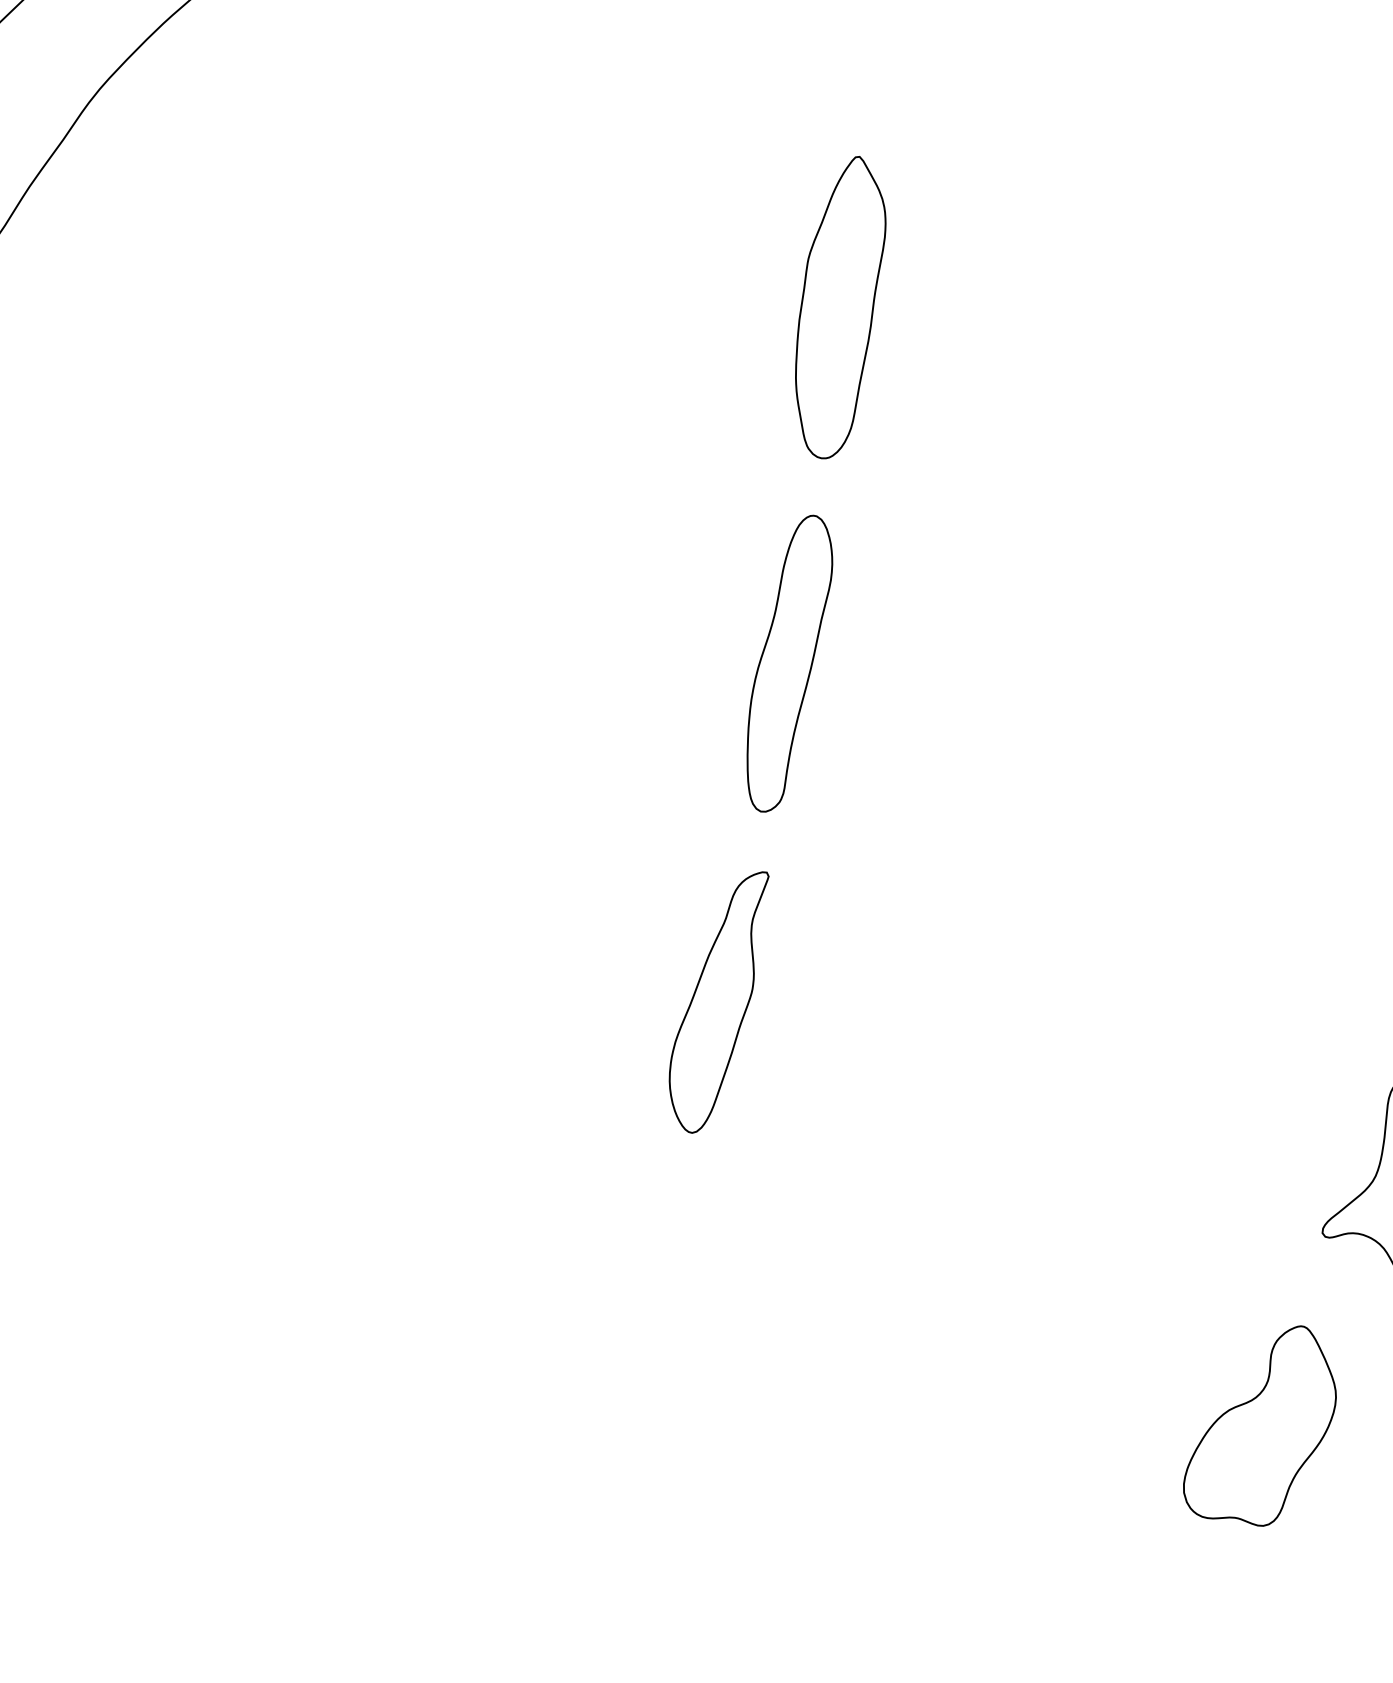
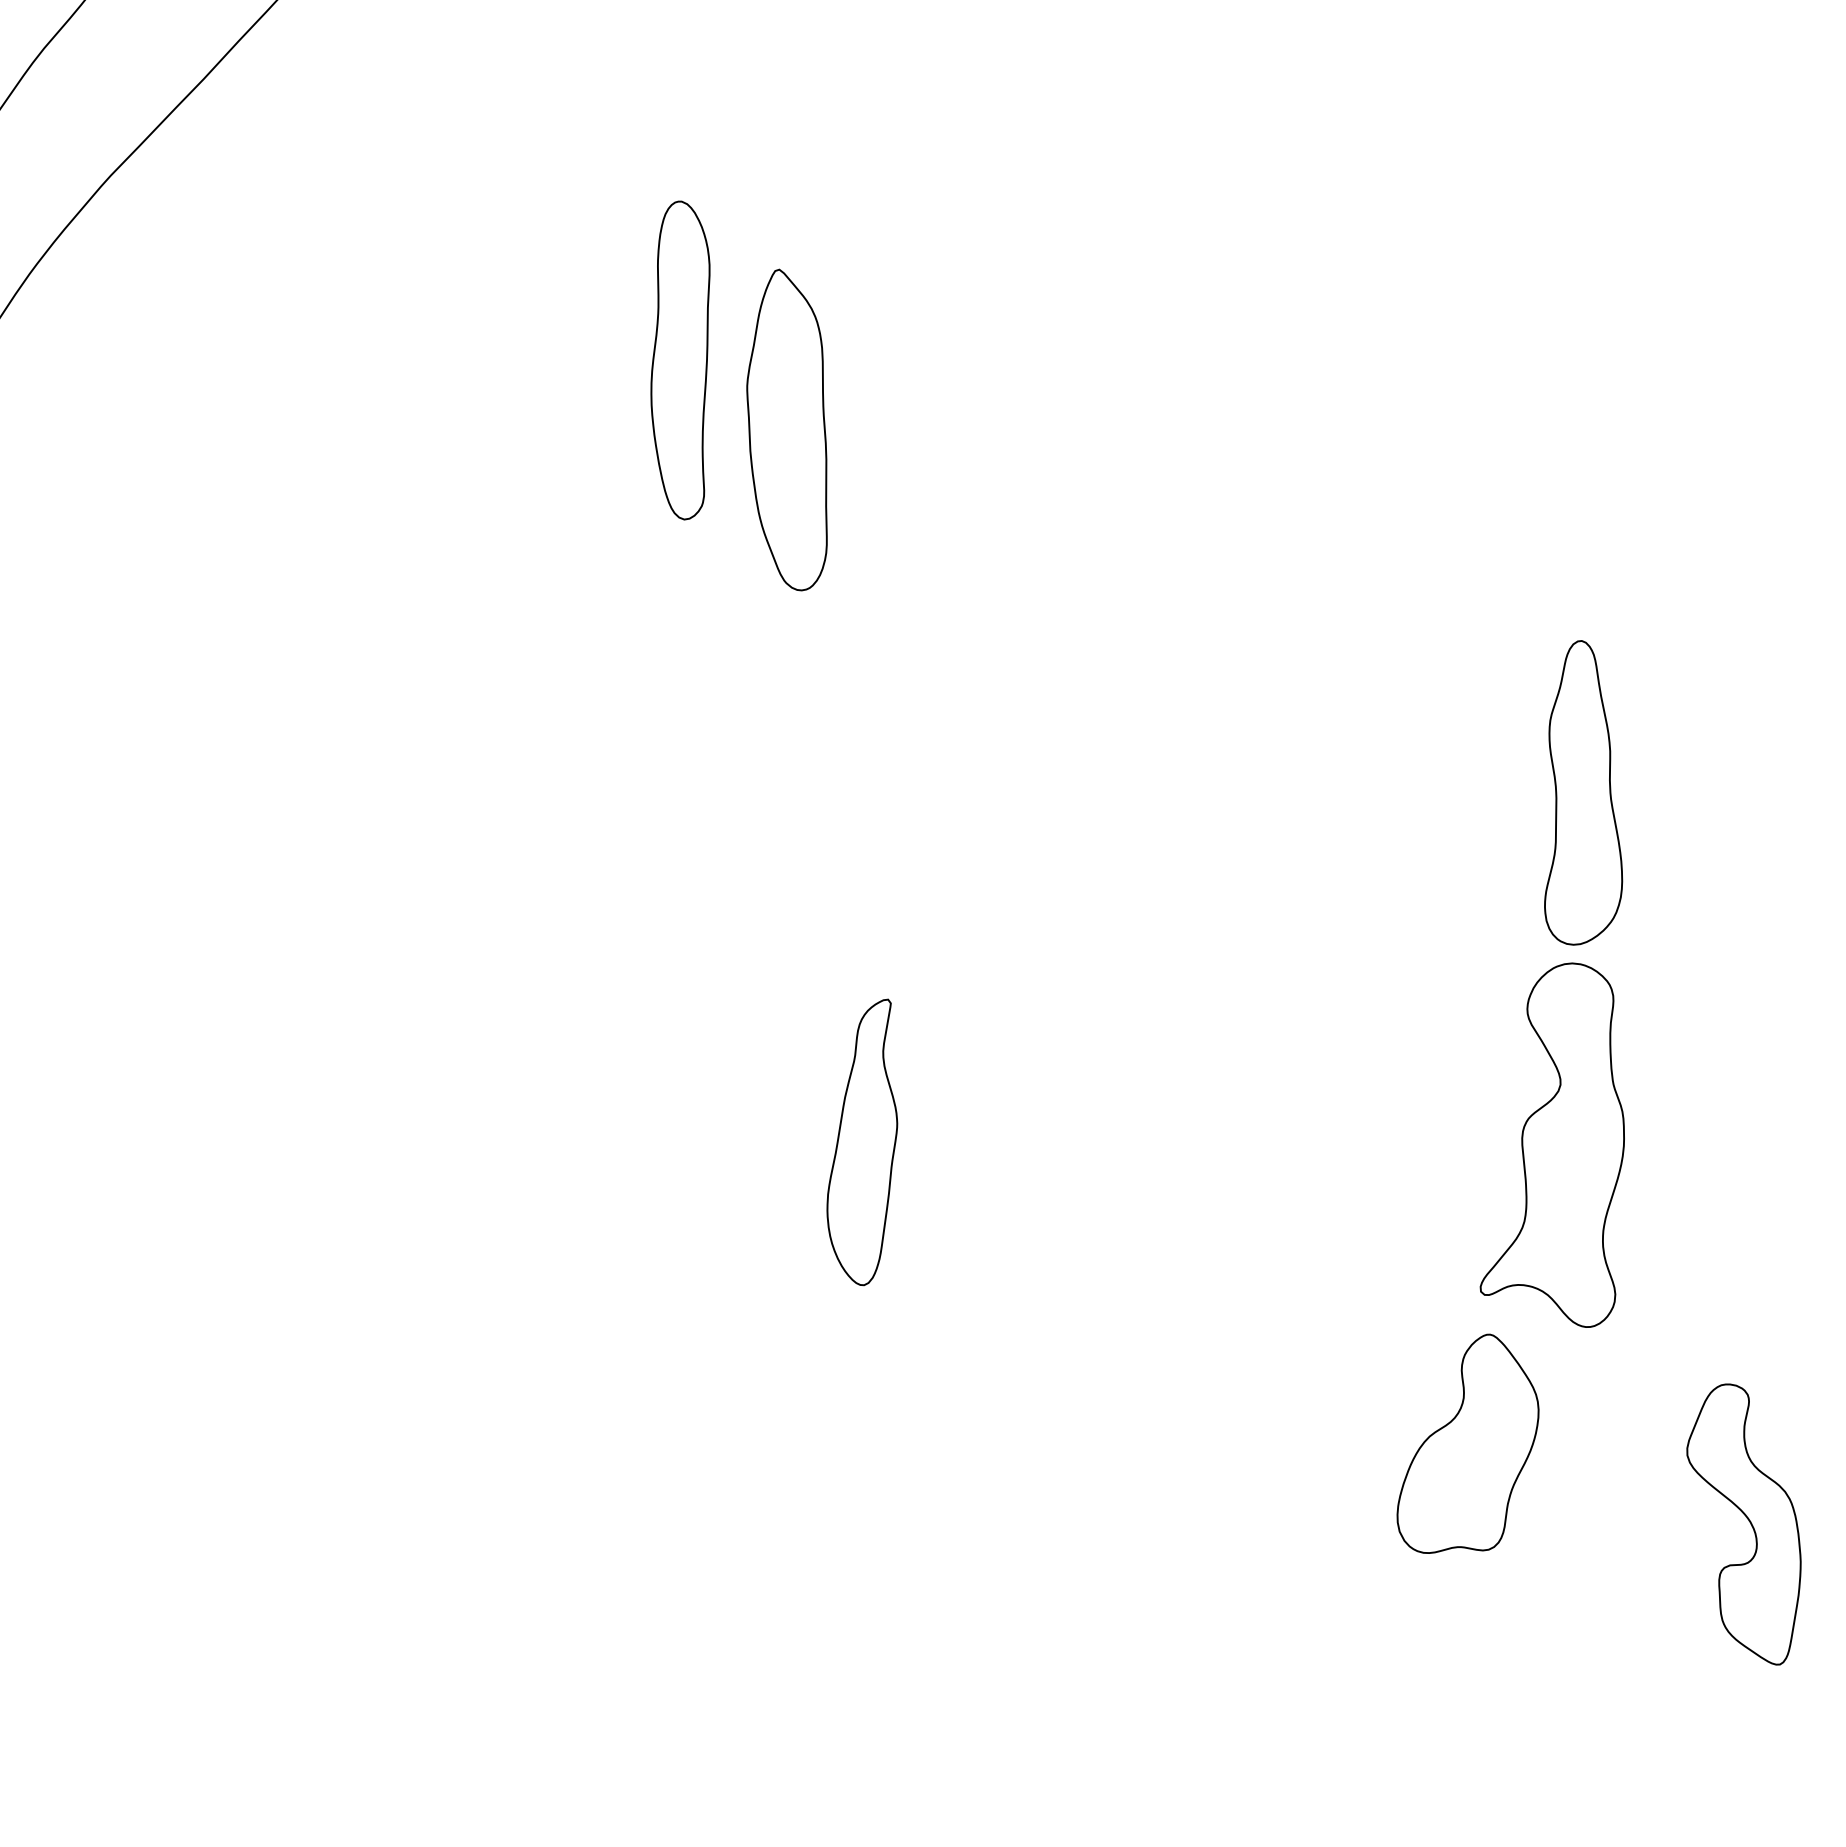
part: (786, 663) -> (680, 360), moved
part: (716, 1000) -> (862, 1142), moved
part: (1263, 1423) -> (1467, 1443), moved

